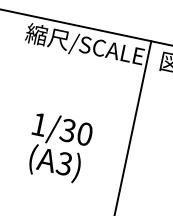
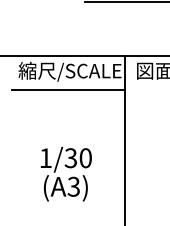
line: (78, 65) -> (68, 89), added
text: (58, 146) -> (65, 173), moved

